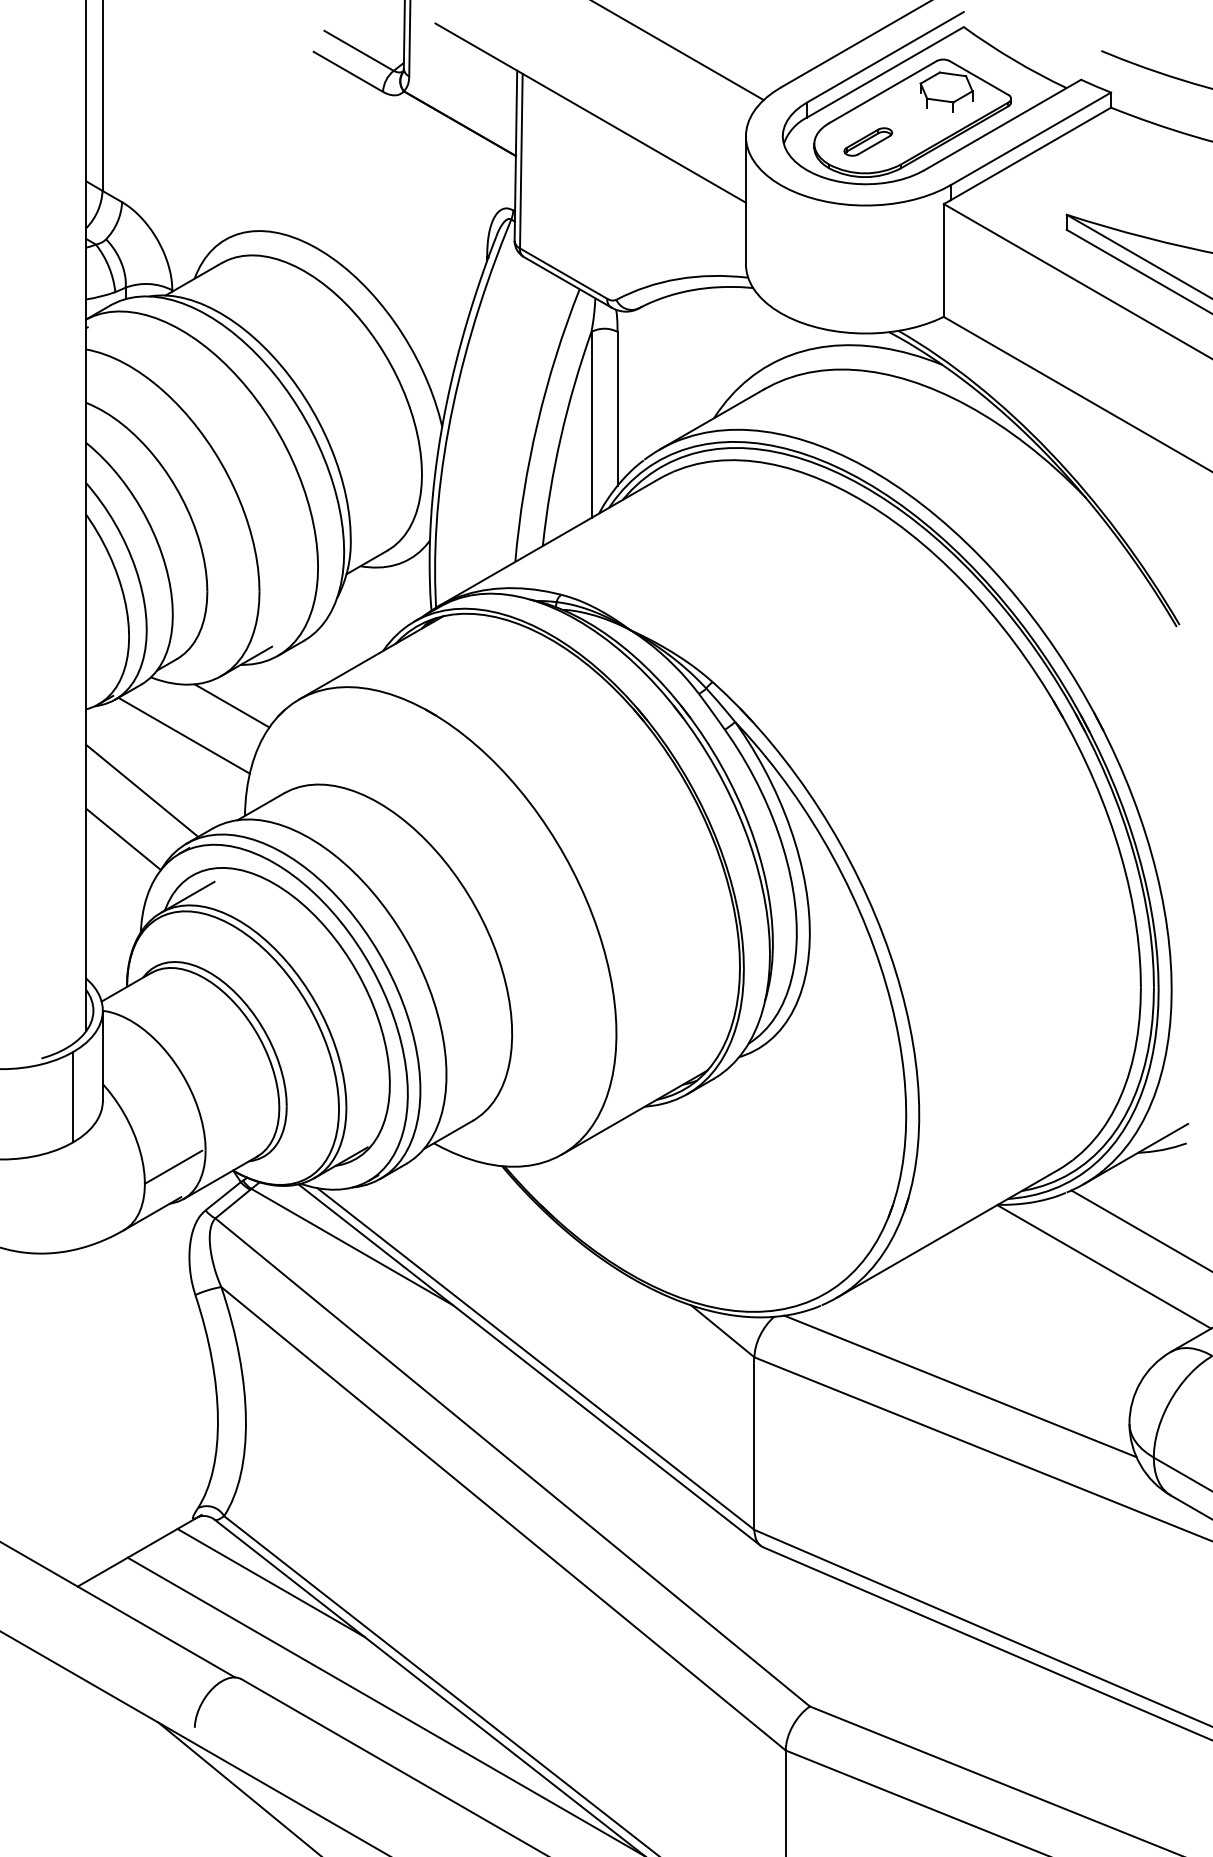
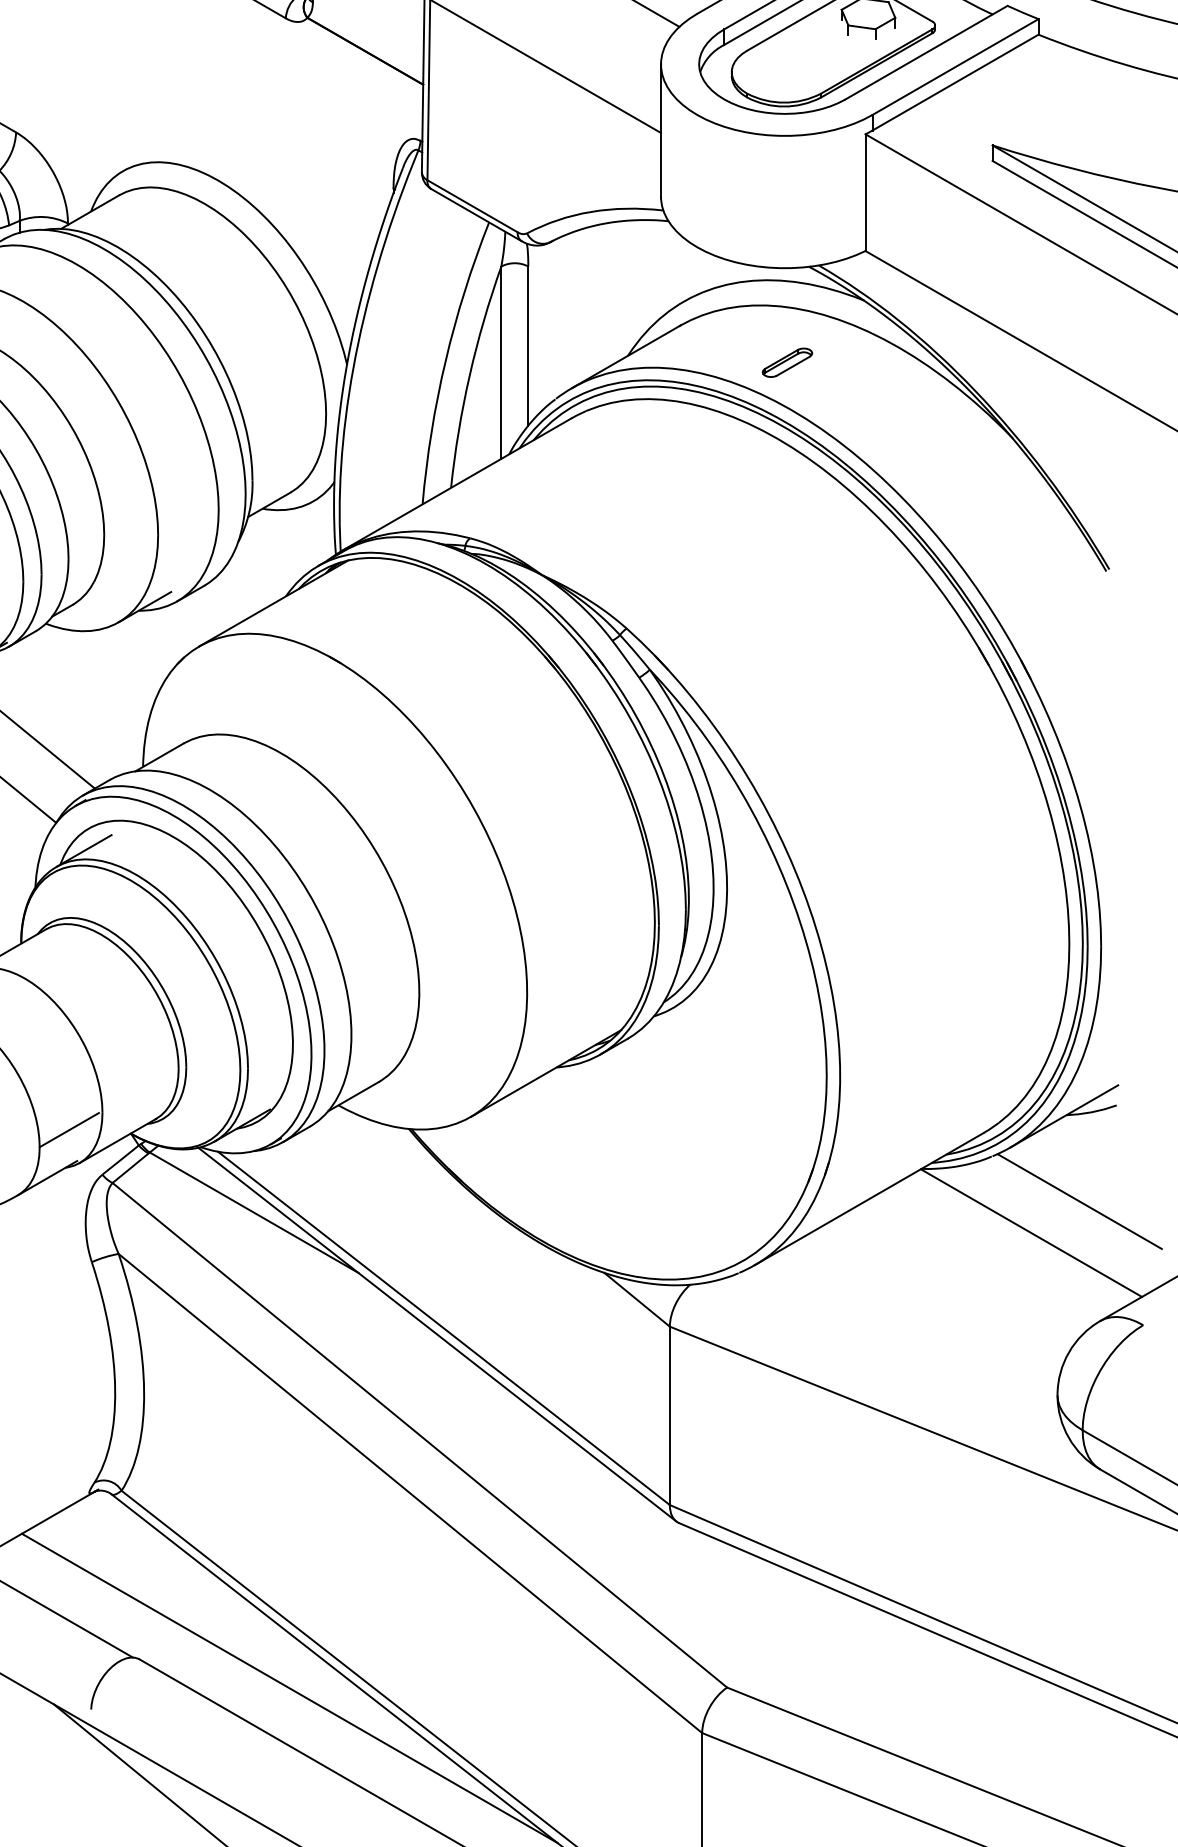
part: (868, 141) -> (787, 362), moved
line: (231, 705) -> (129, 652), removed
line: (183, 735) -> (79, 683), removed
line: (960, 1386) -> (882, 1356), removed
line: (270, 1583) -> (169, 1560), removed

